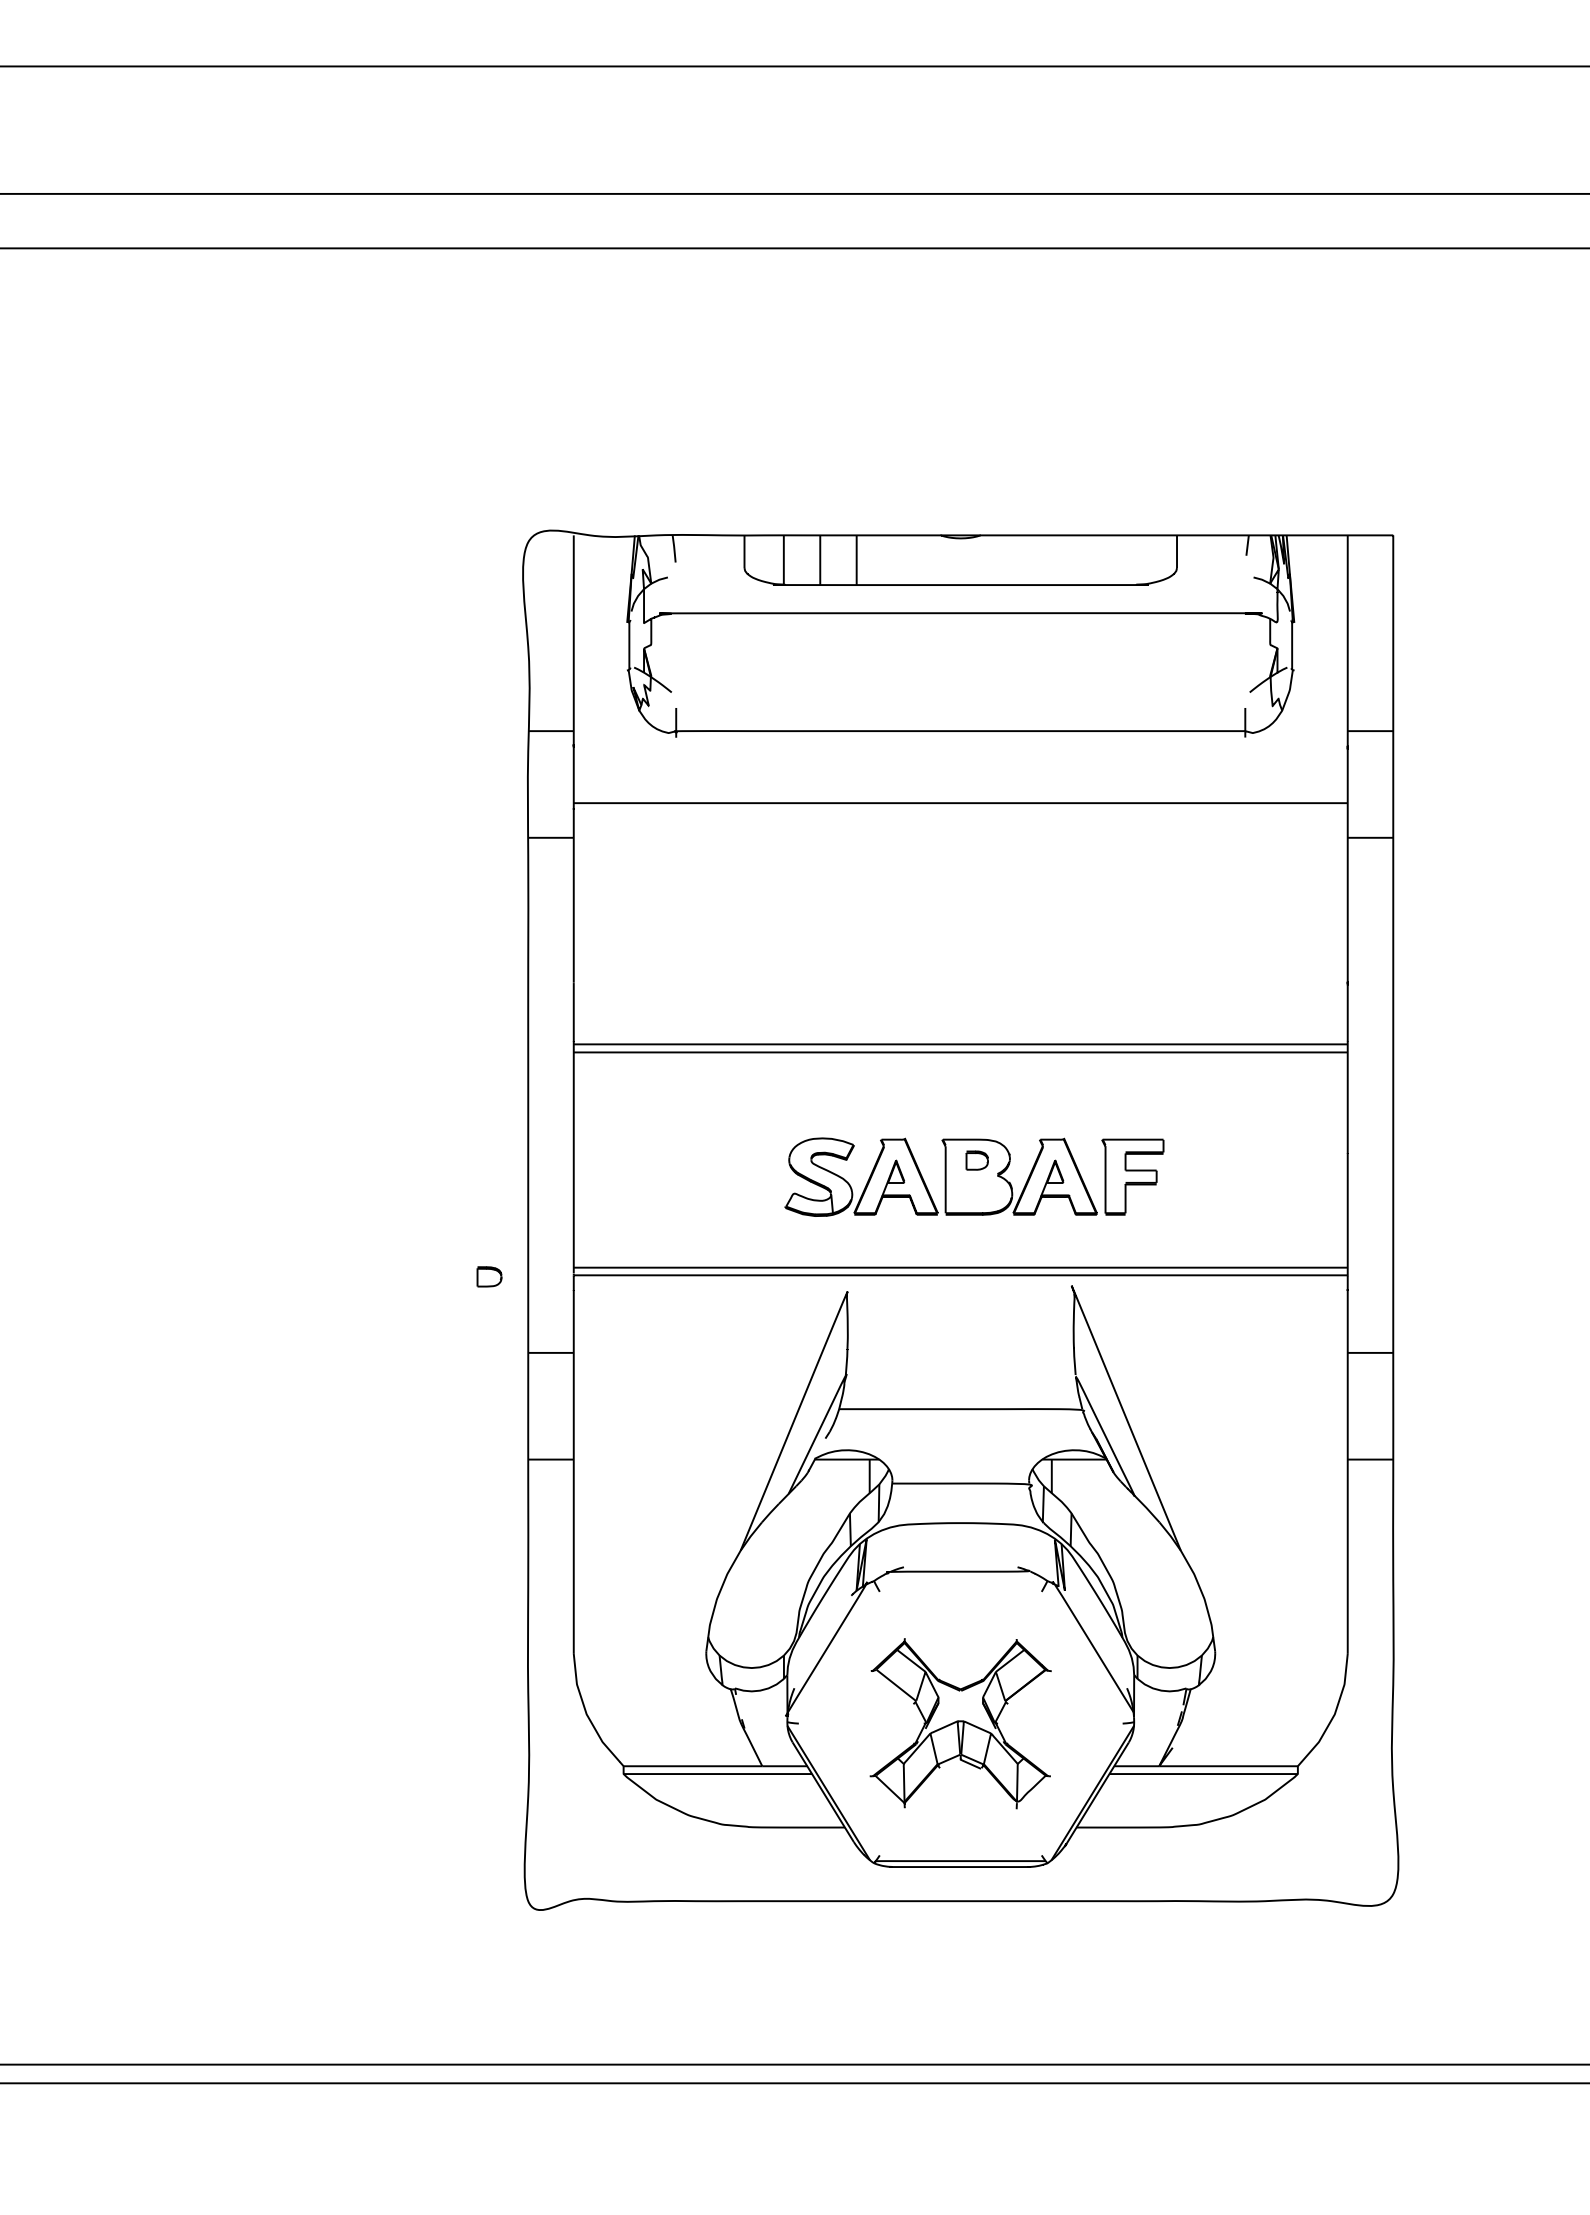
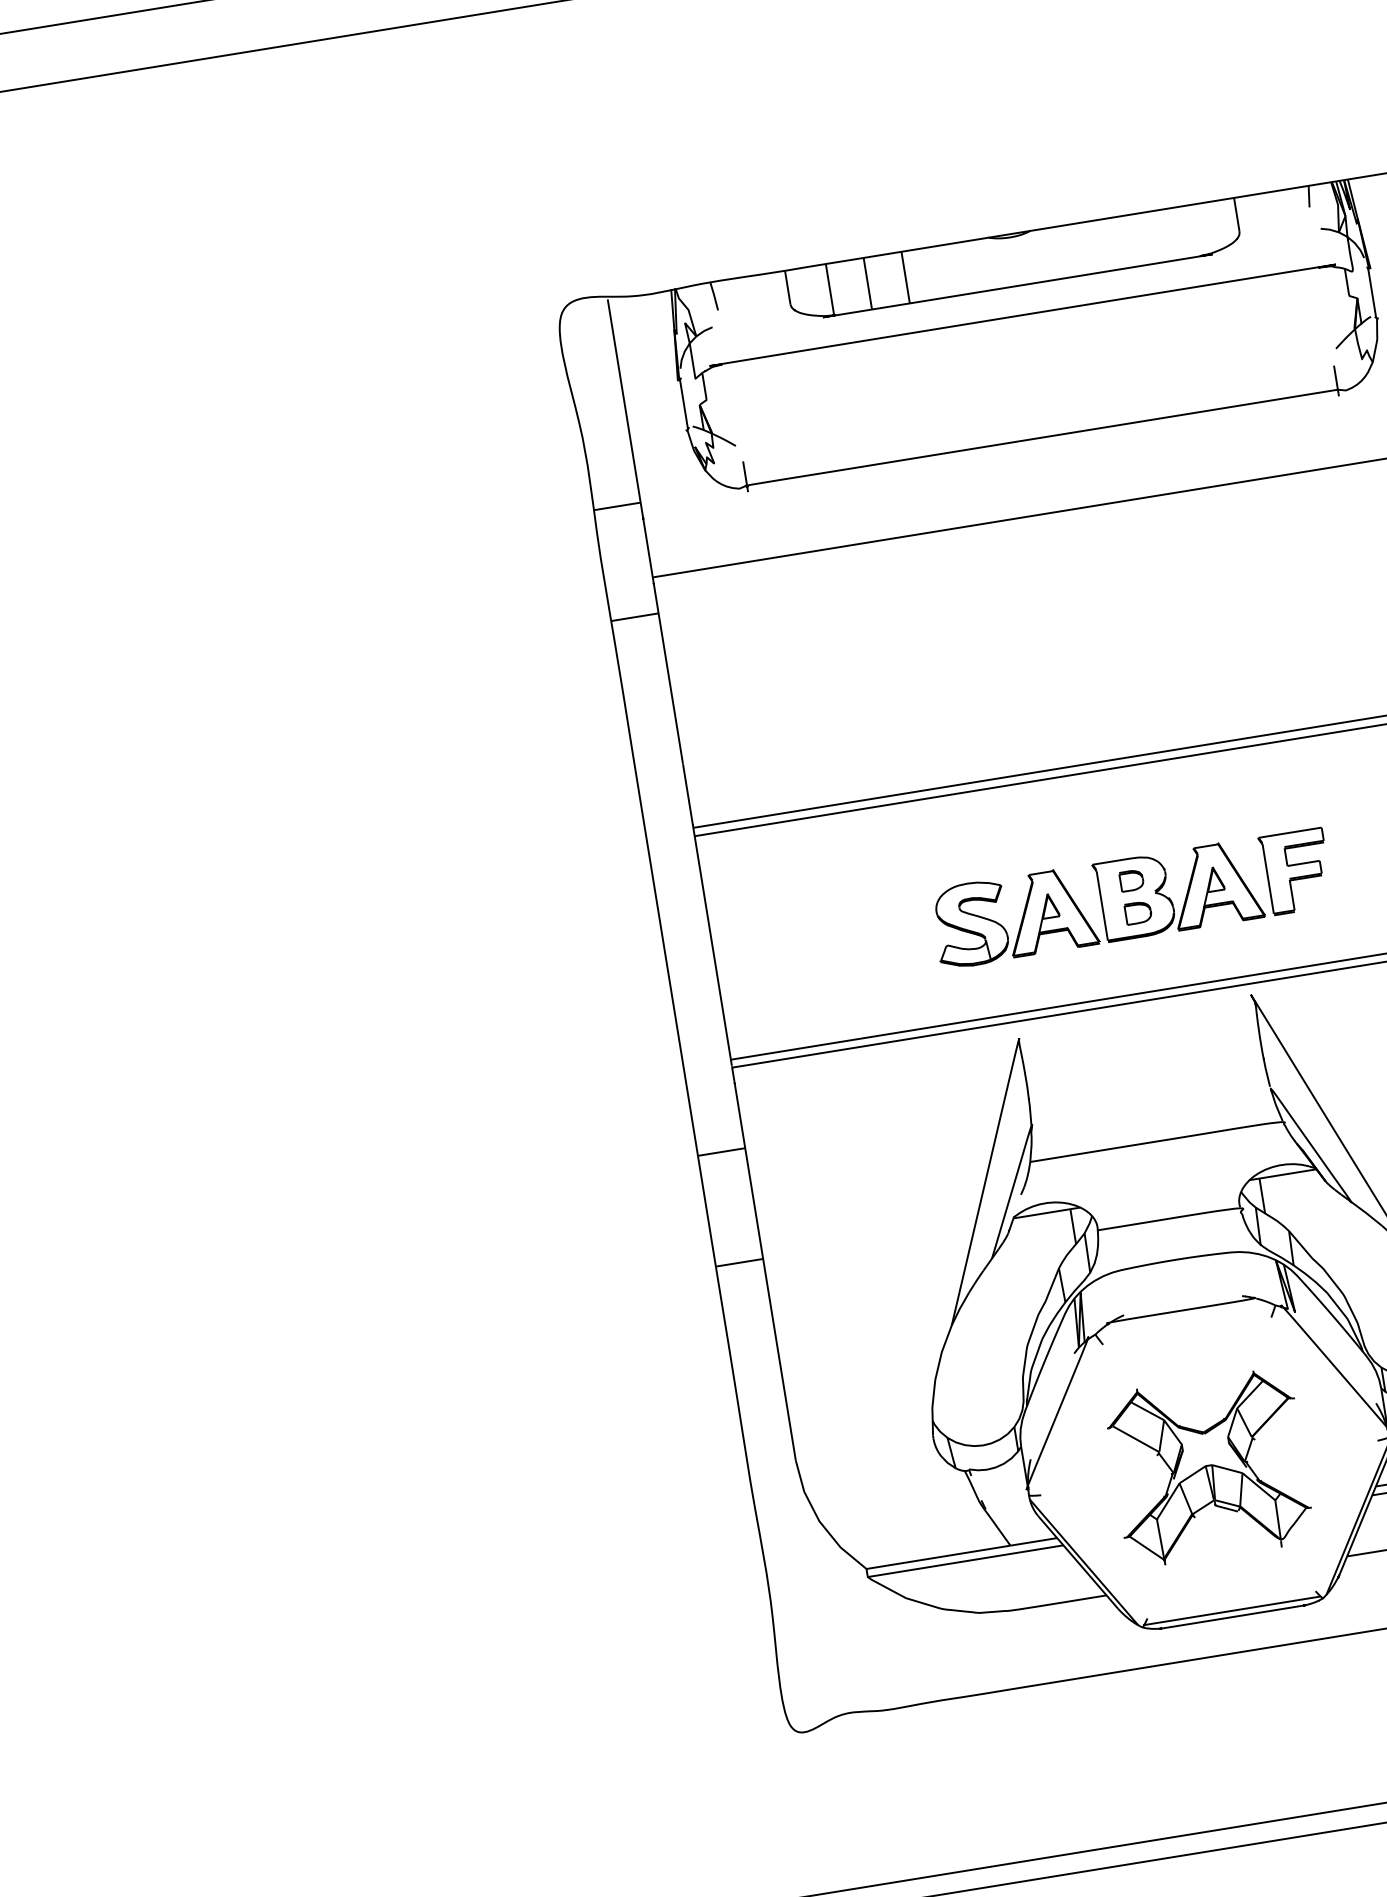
part: (489, 1276) -> (1138, 912), moved

